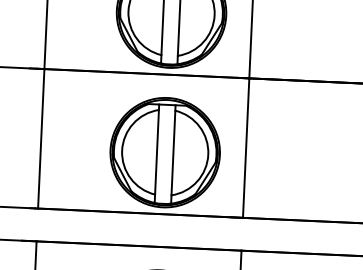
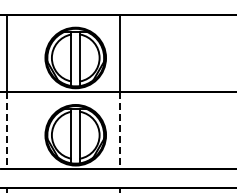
line: (40, 138) -> (6, 130), solid -> dashed
line: (246, 147) -> (120, 130), solid -> dashed

